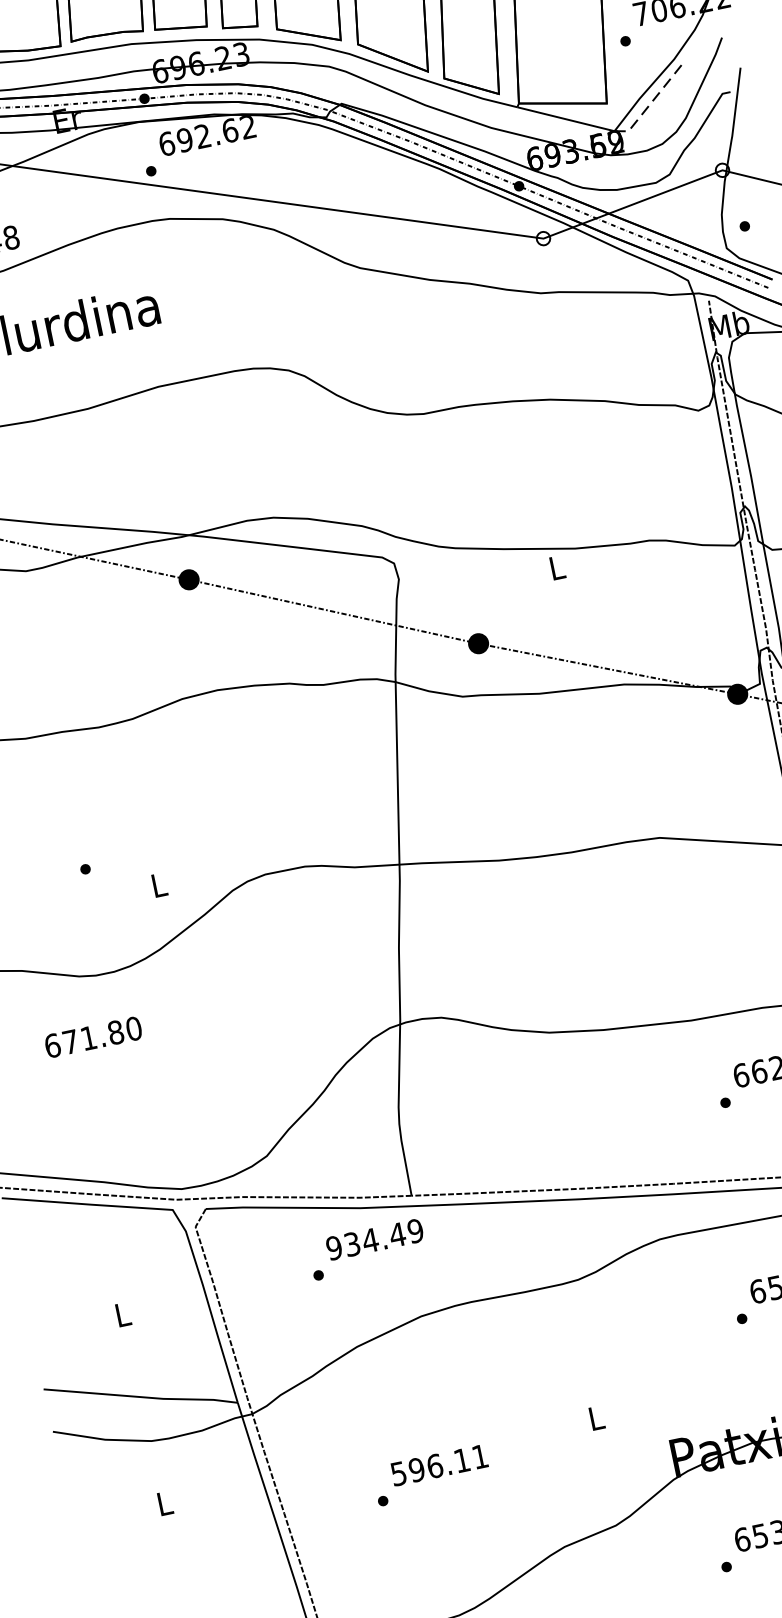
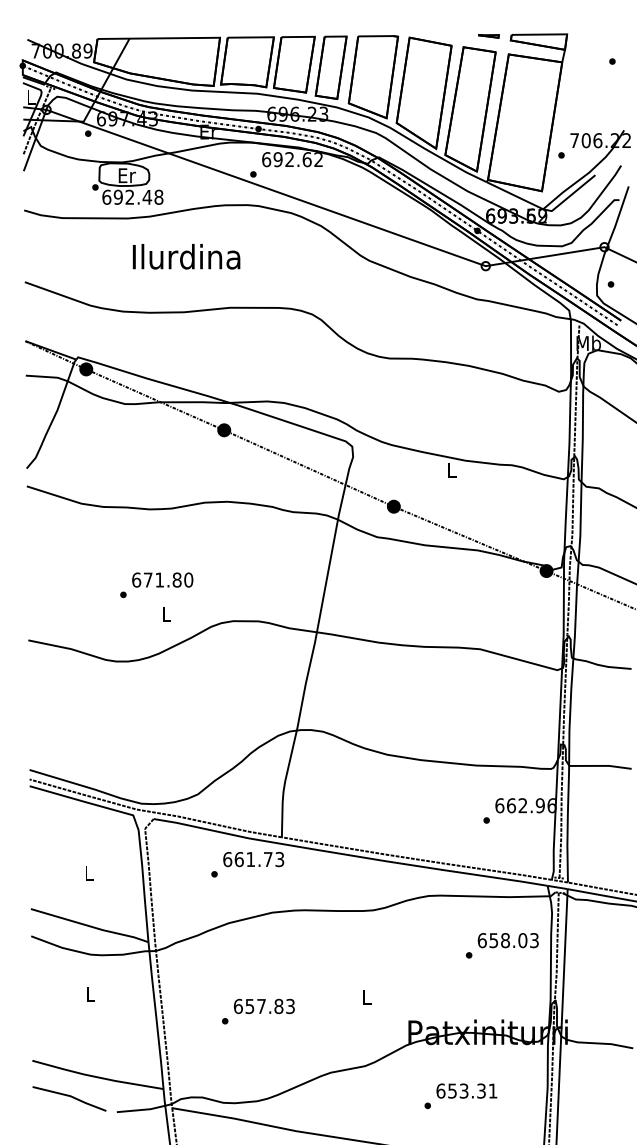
line: (652, 102) -> (570, 196), dashed -> solid
text: (92, 1036) -> (162, 579), moved
text: (374, 1239) -> (253, 859), 934.49 -> 661.73
text: (438, 1465) -> (263, 1006), 596.11 -> 657.83

